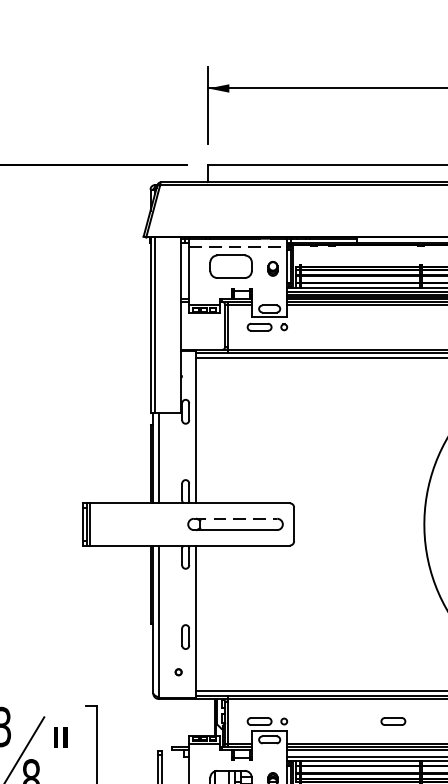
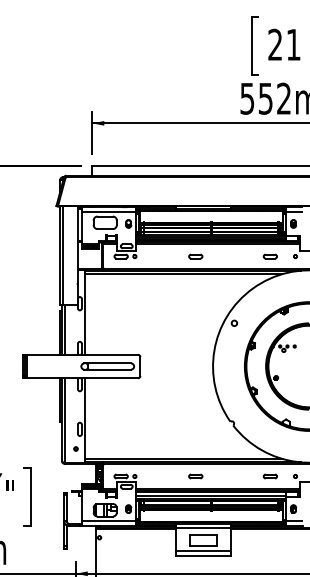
line: (238, 246) -> (109, 211), dashed -> solid
part: (392, 327) -> (195, 256), added
line: (236, 518) -> (108, 363), dashed -> solid

